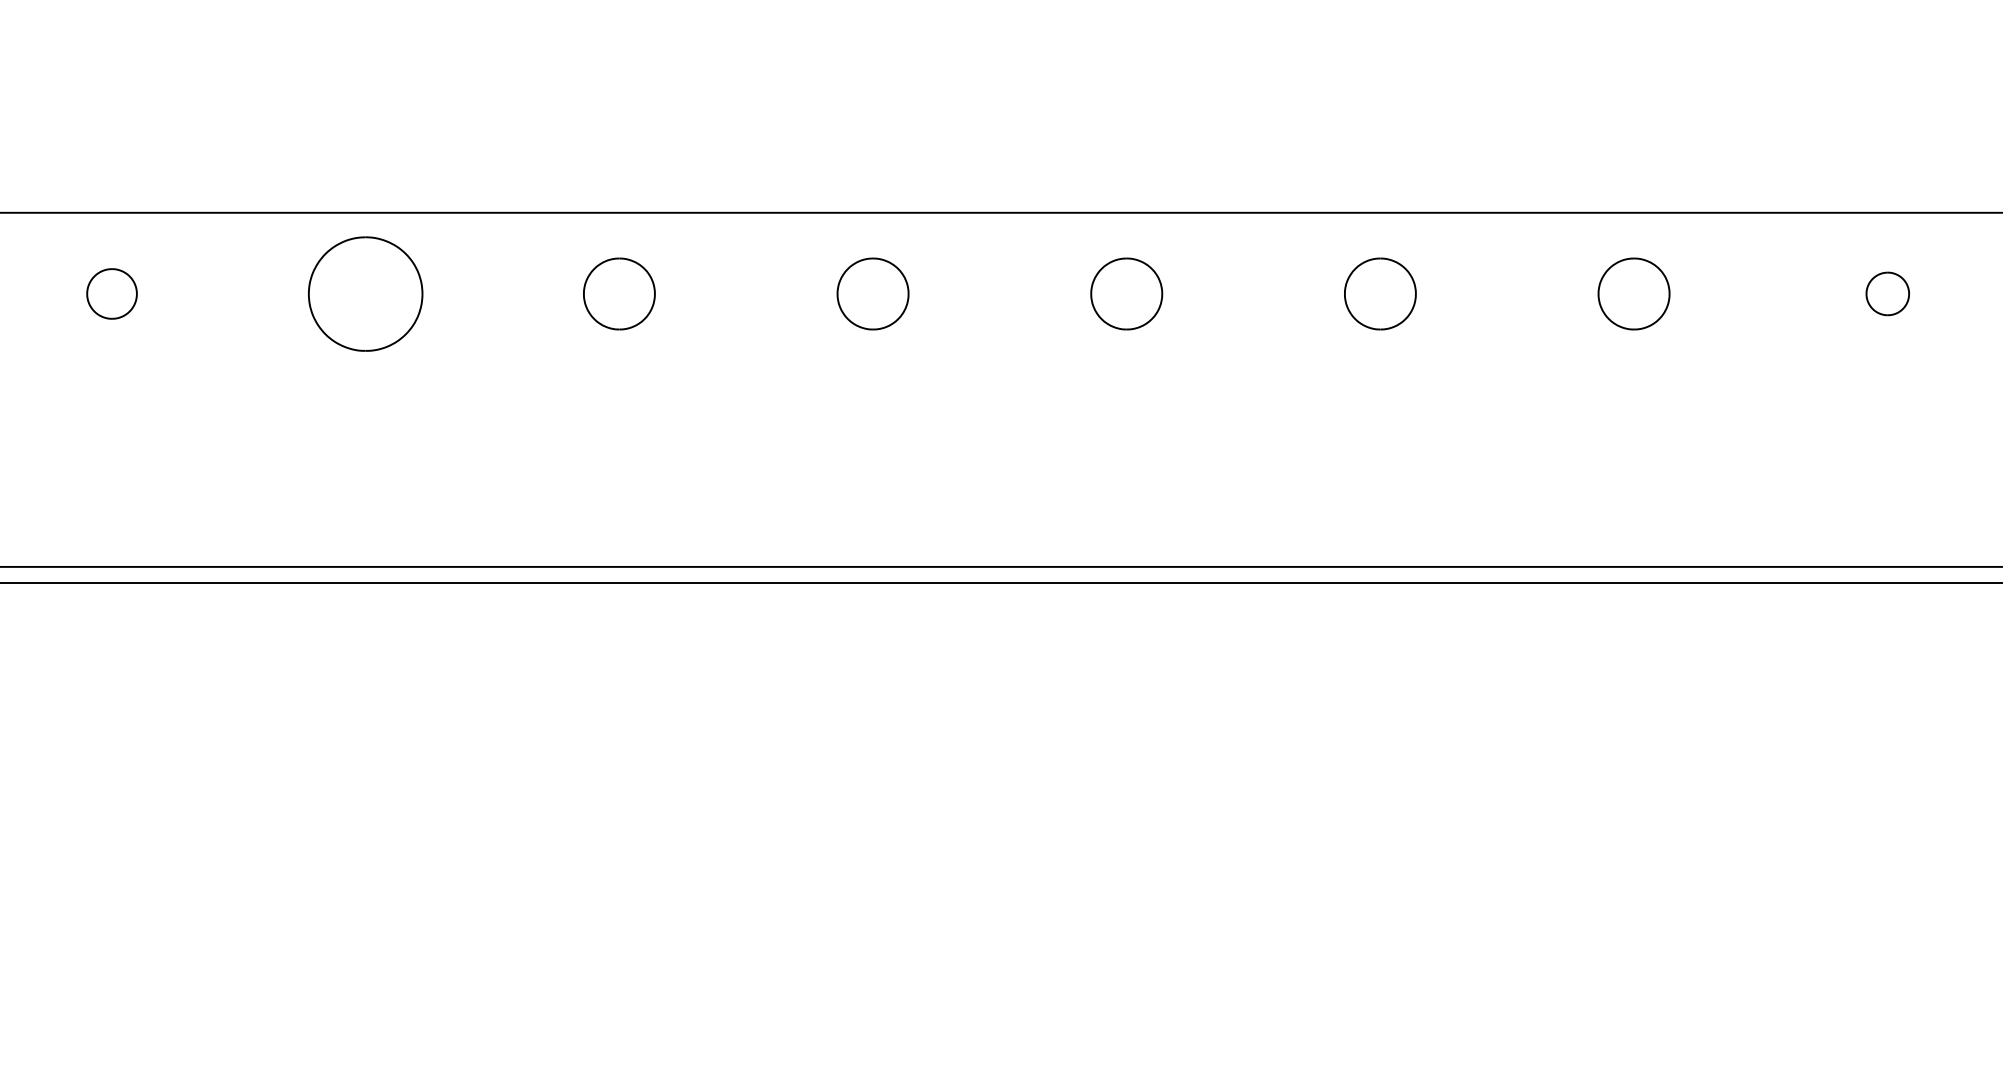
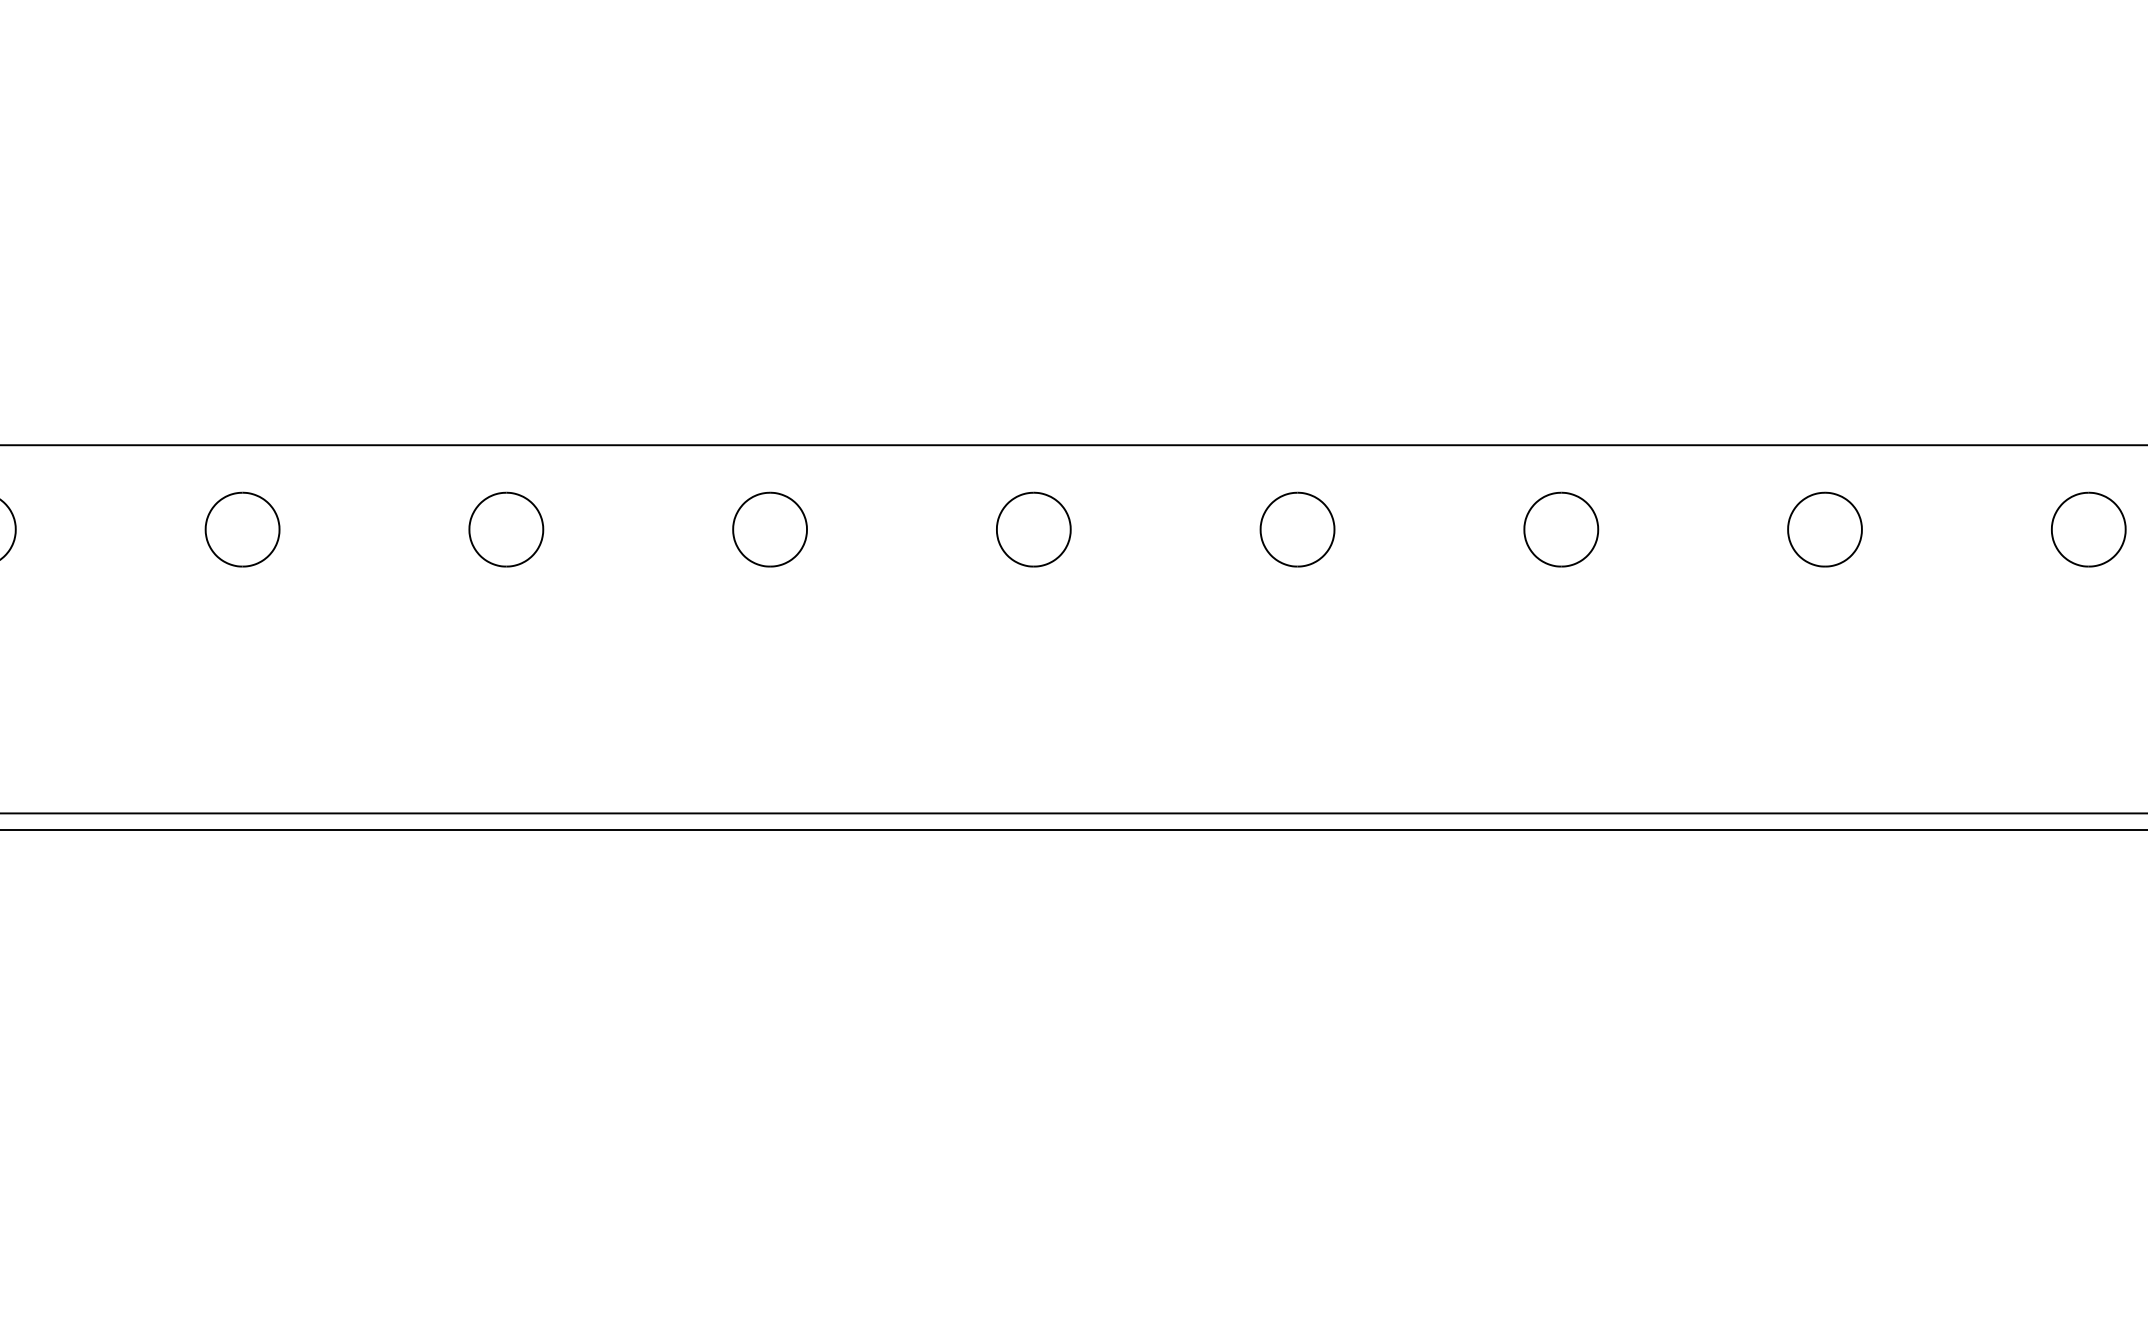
part: (111, 293) -> (242, 529), size x1.43
part: (365, 293) -> (506, 529), size x0.62
part: (1887, 293) -> (2088, 529), size x1.67

